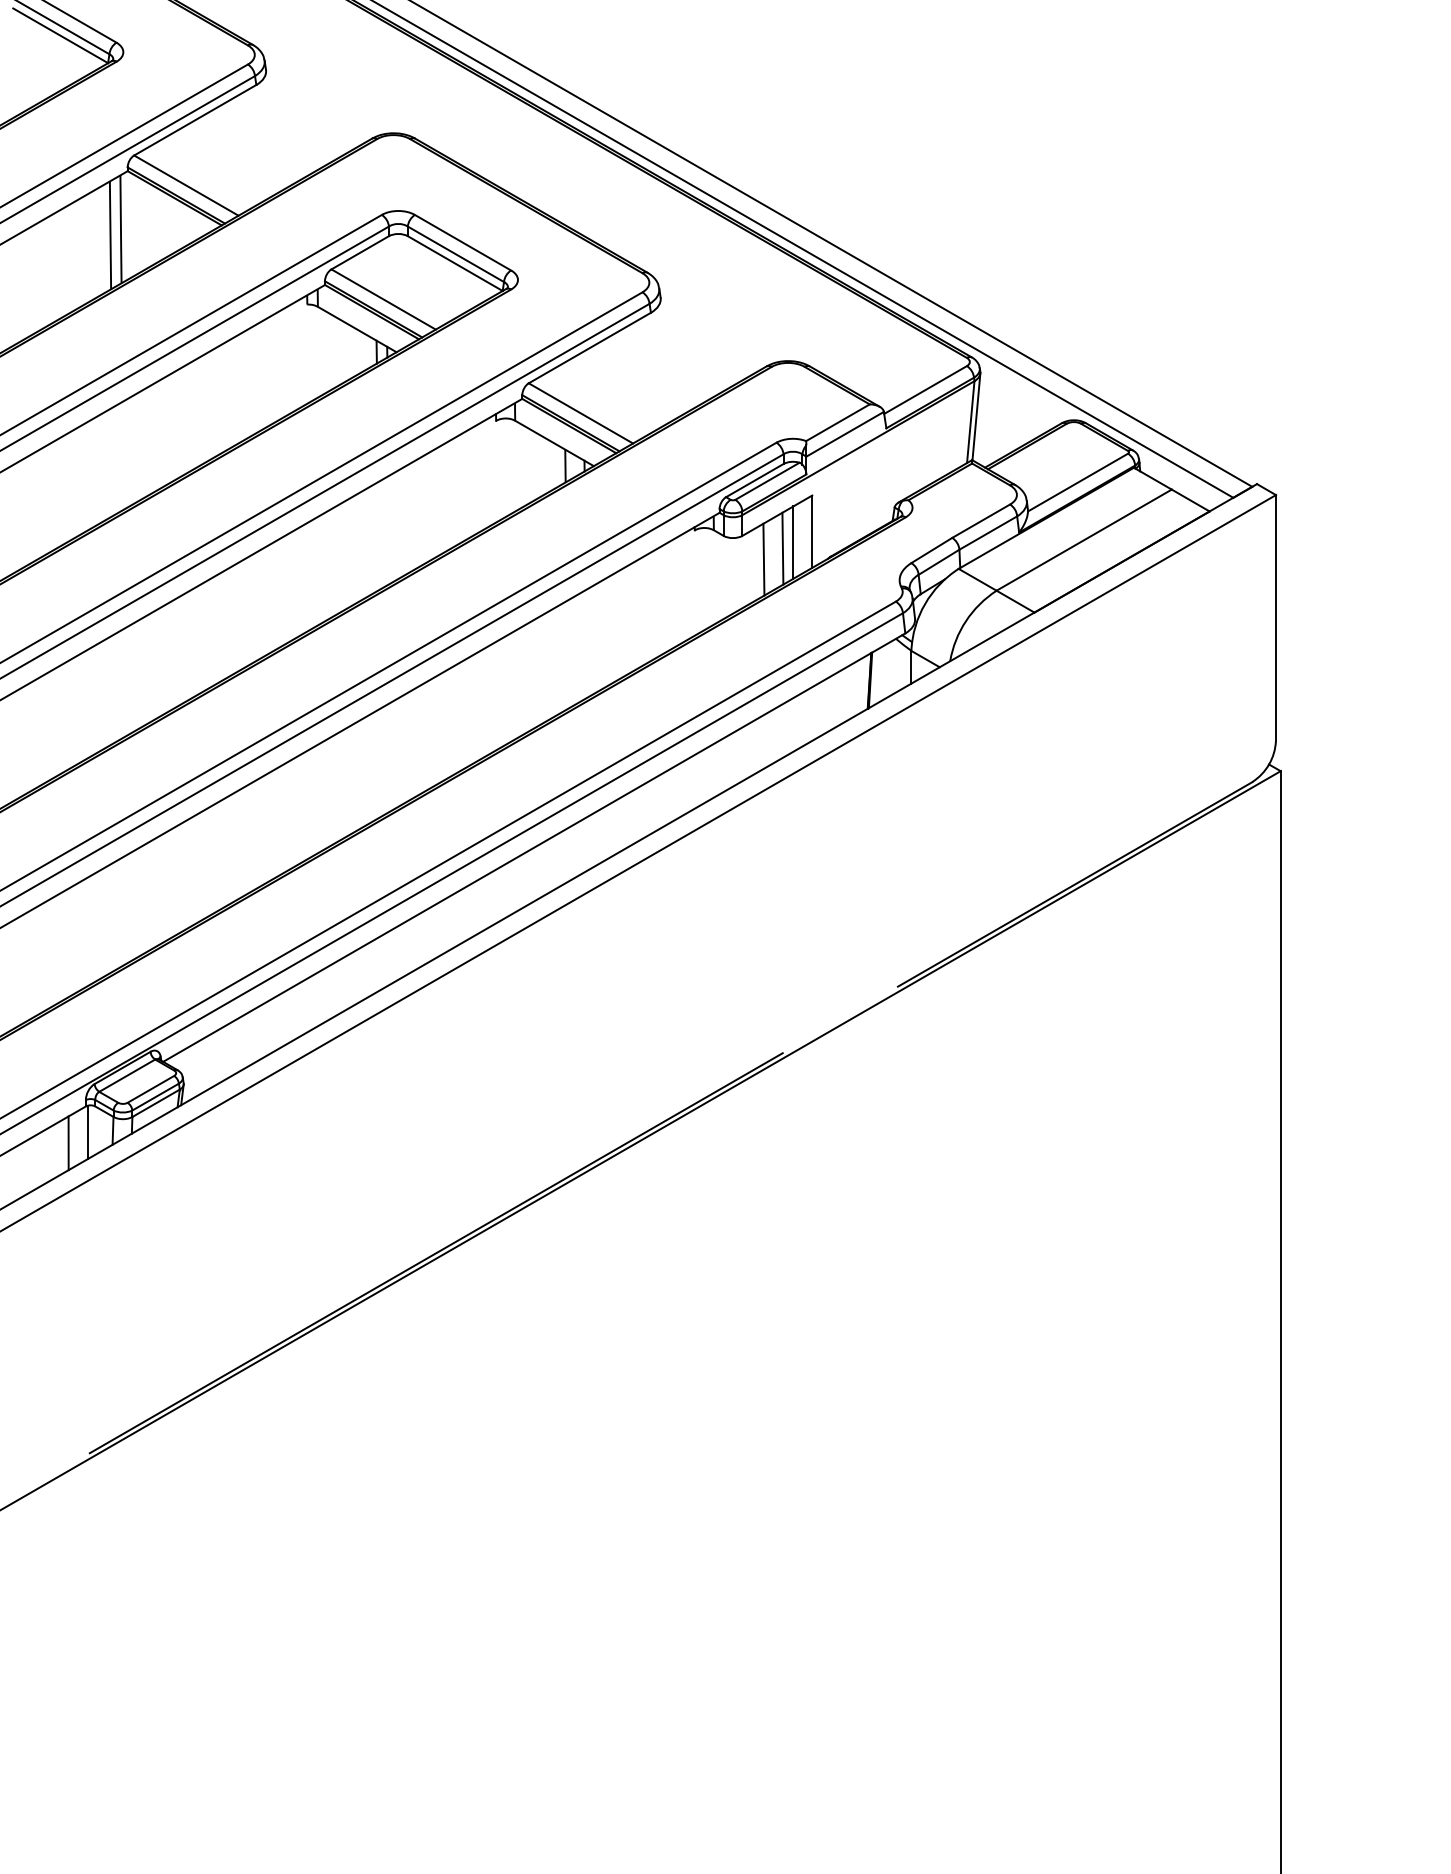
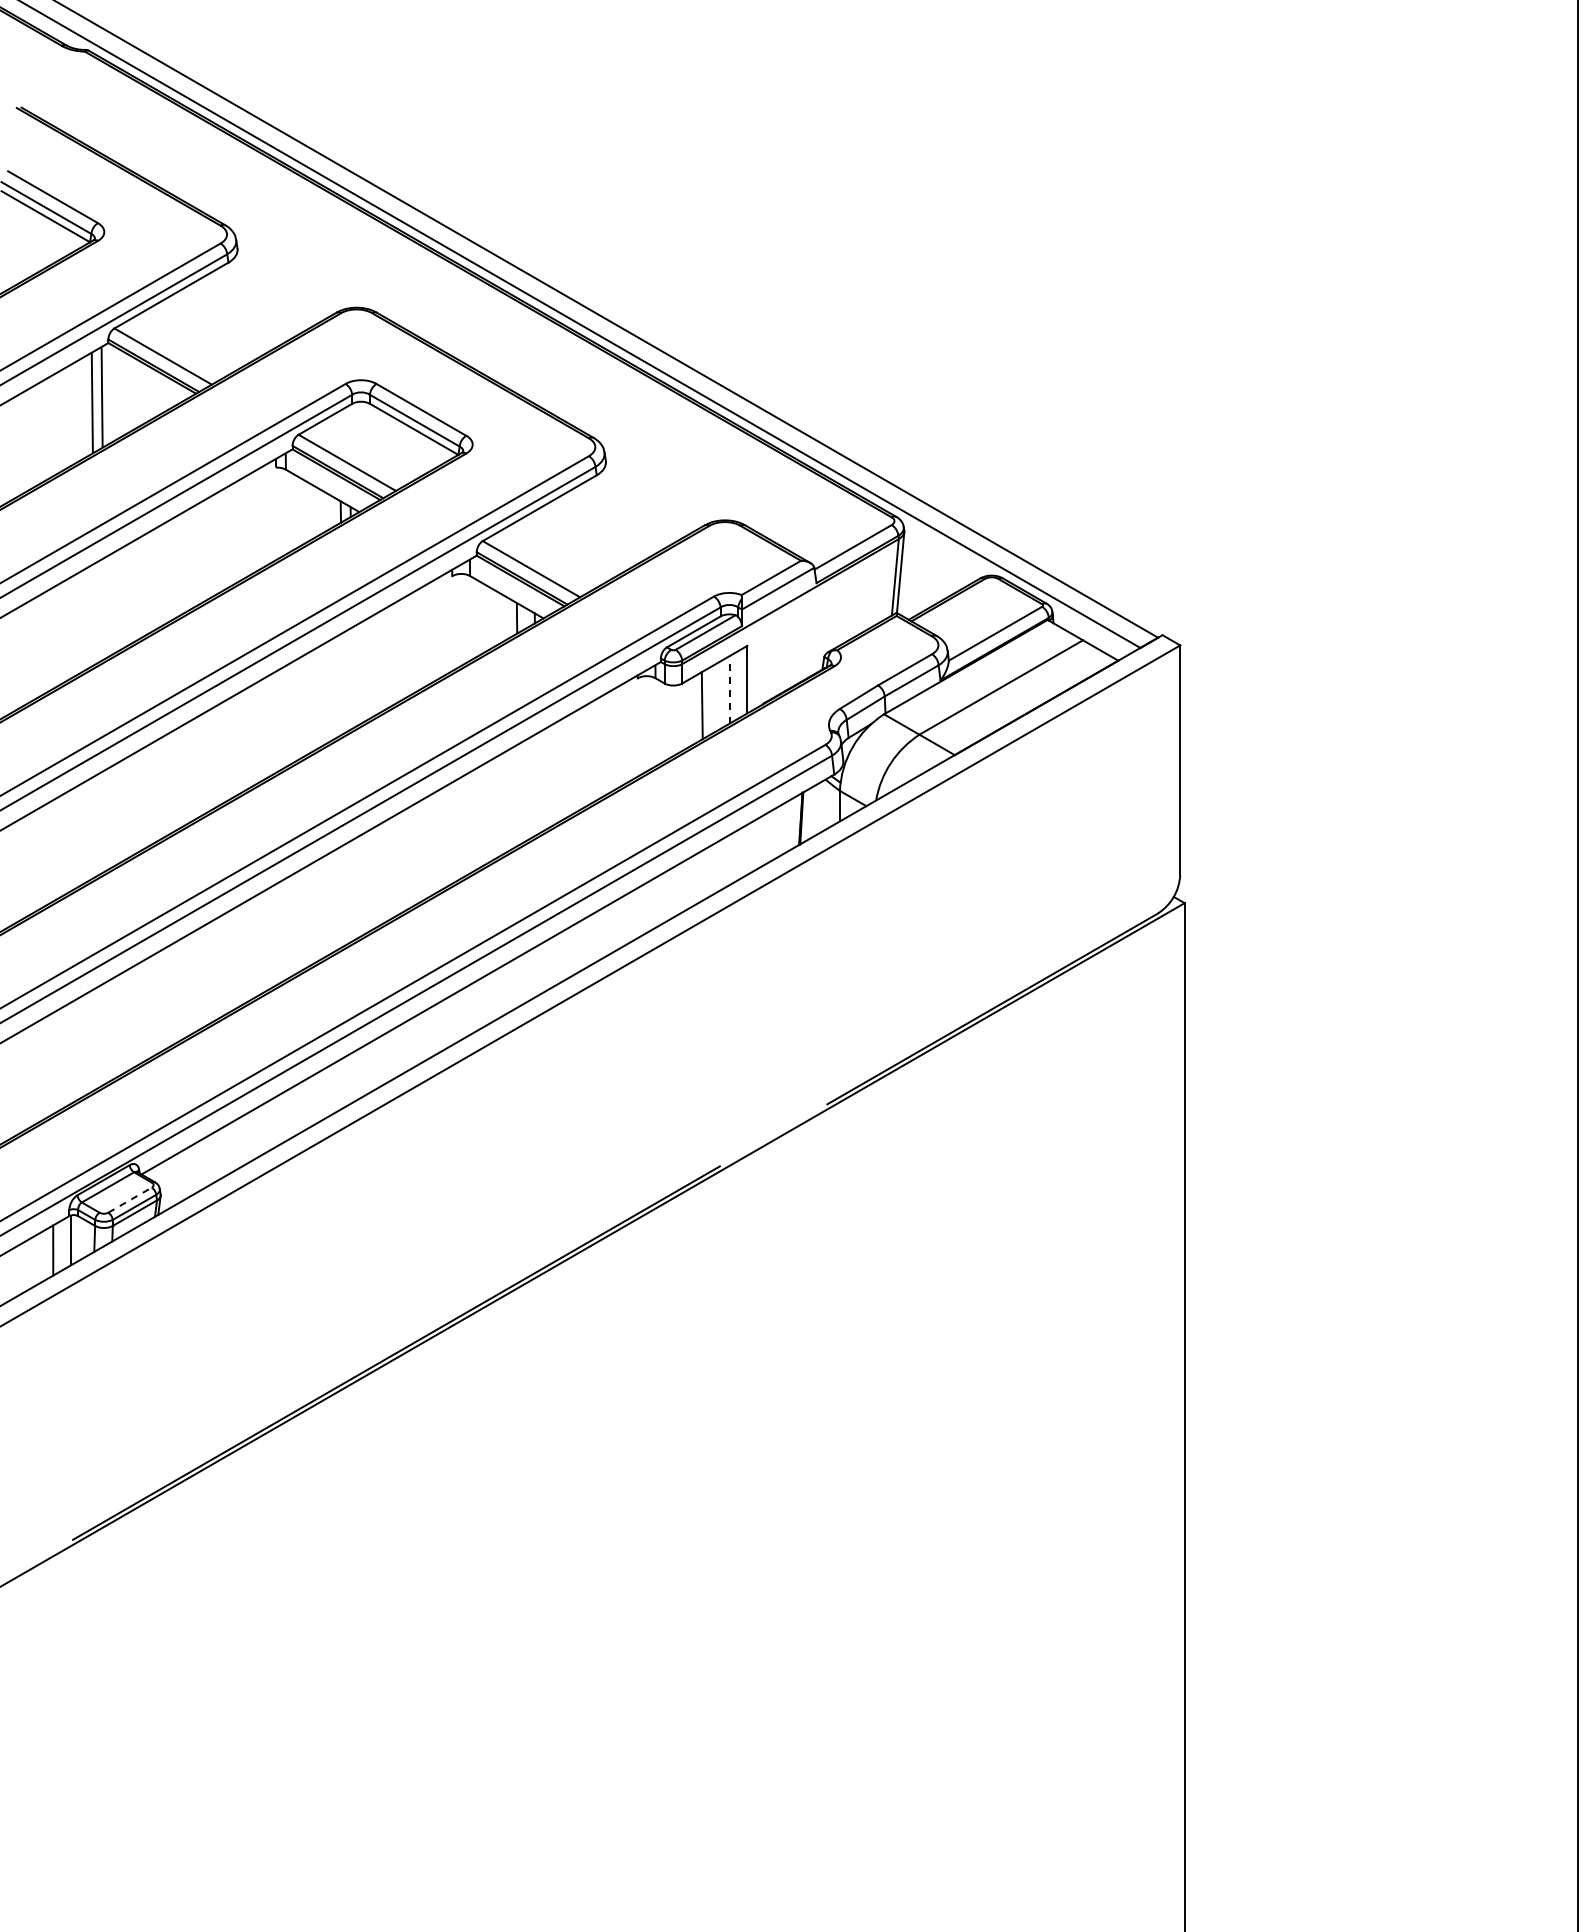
line: (793, 542) -> (729, 689), solid -> dashed
line: (782, 547) -> (719, 694), removed
line: (151, 1088) -> (130, 1199), solid -> dashed

